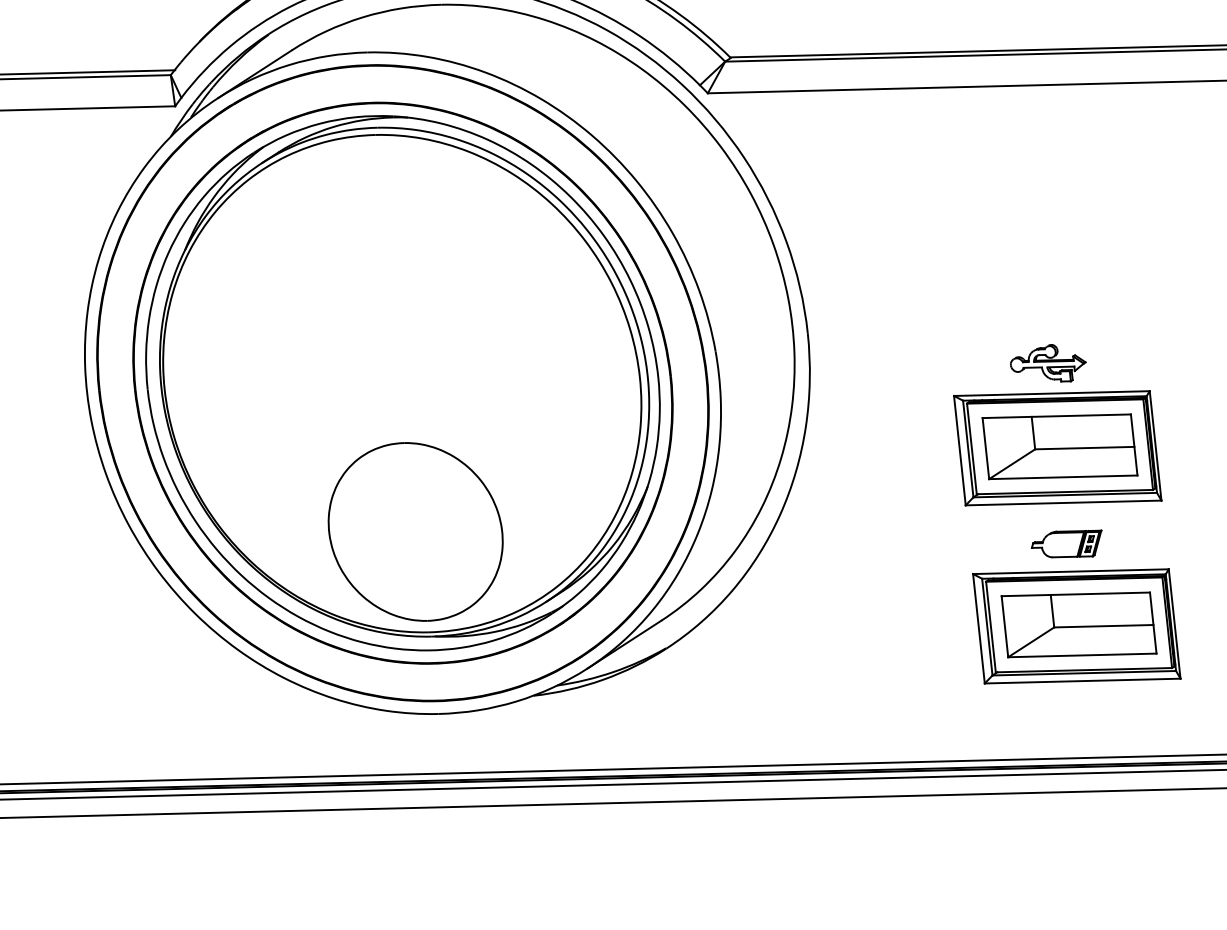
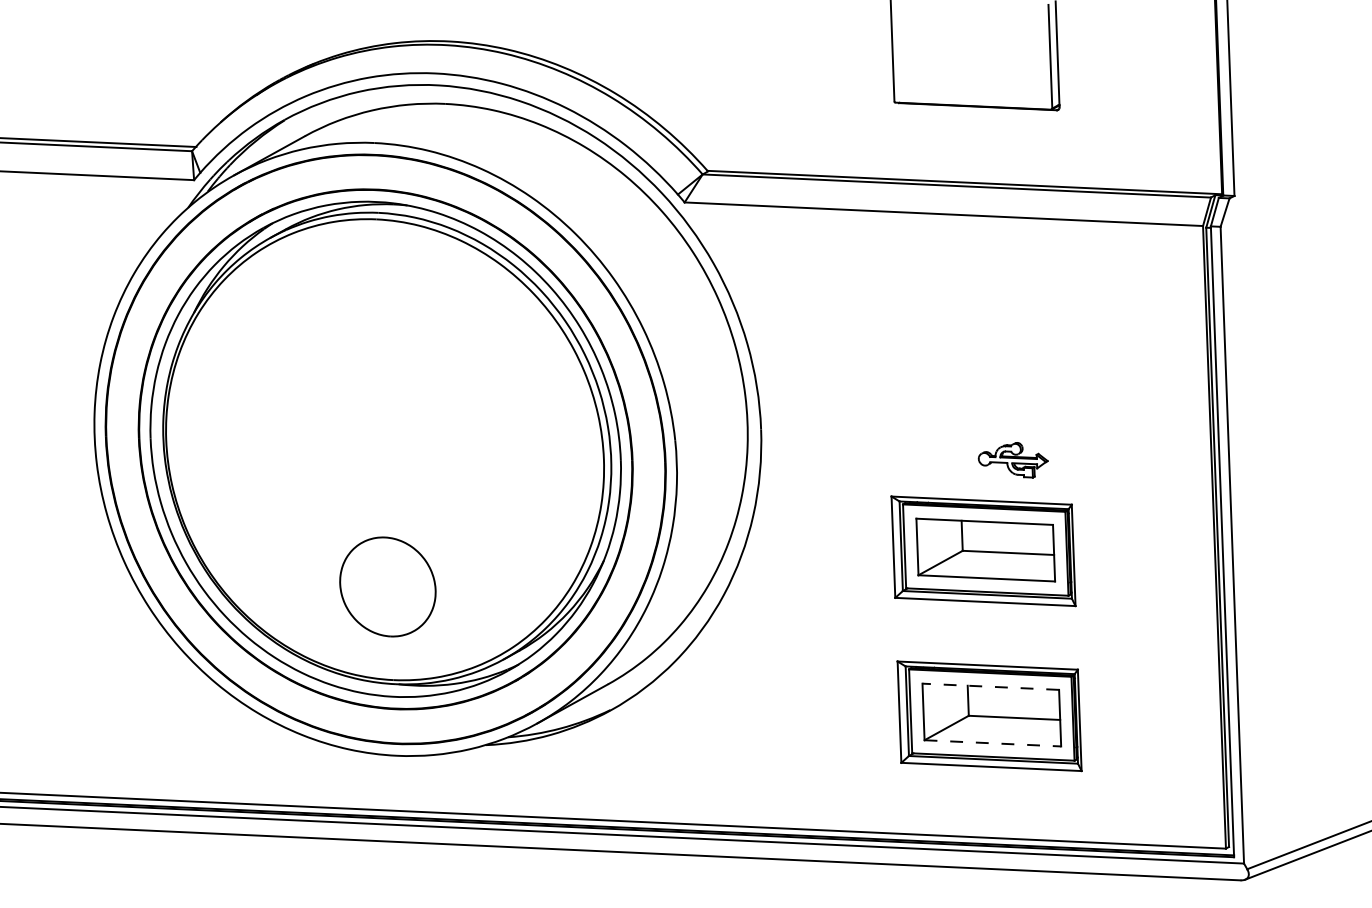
part: (1047, 364) -> (1012, 460), moved
part: (415, 531) -> (387, 586), size x0.6
part: (1066, 544) -> (985, 640), removed
line: (1075, 594) -> (990, 686), solid -> dashed
line: (1083, 655) -> (993, 743), solid -> dashed

